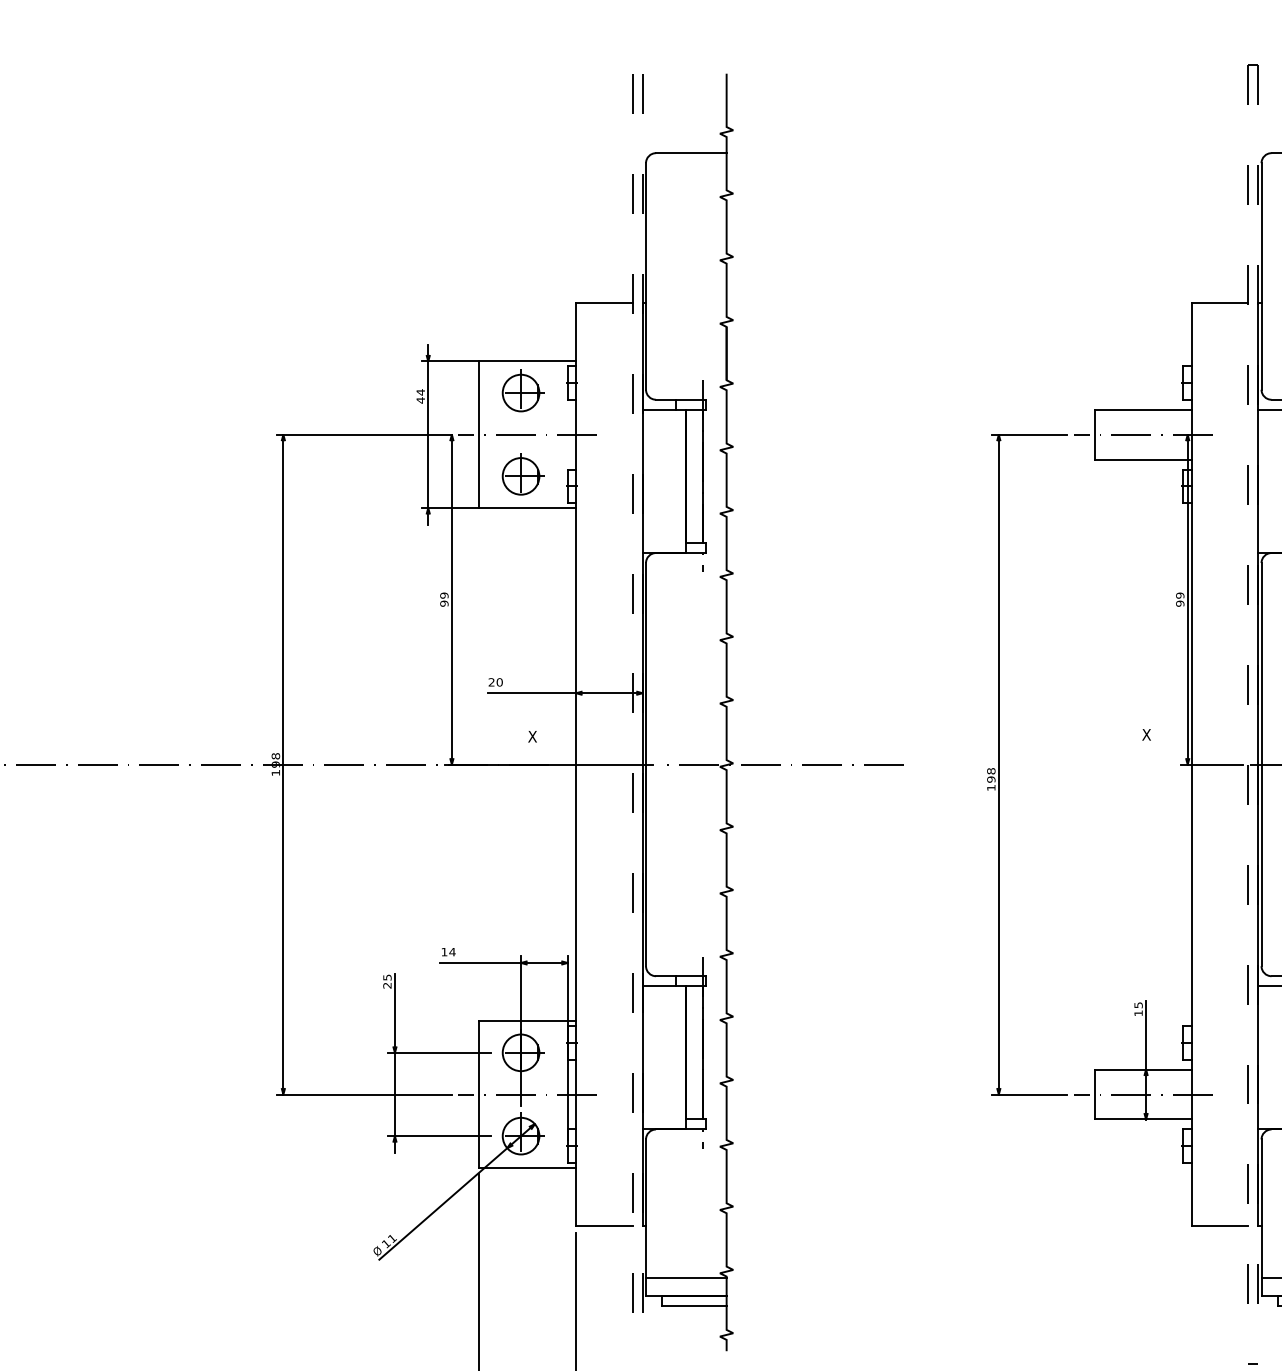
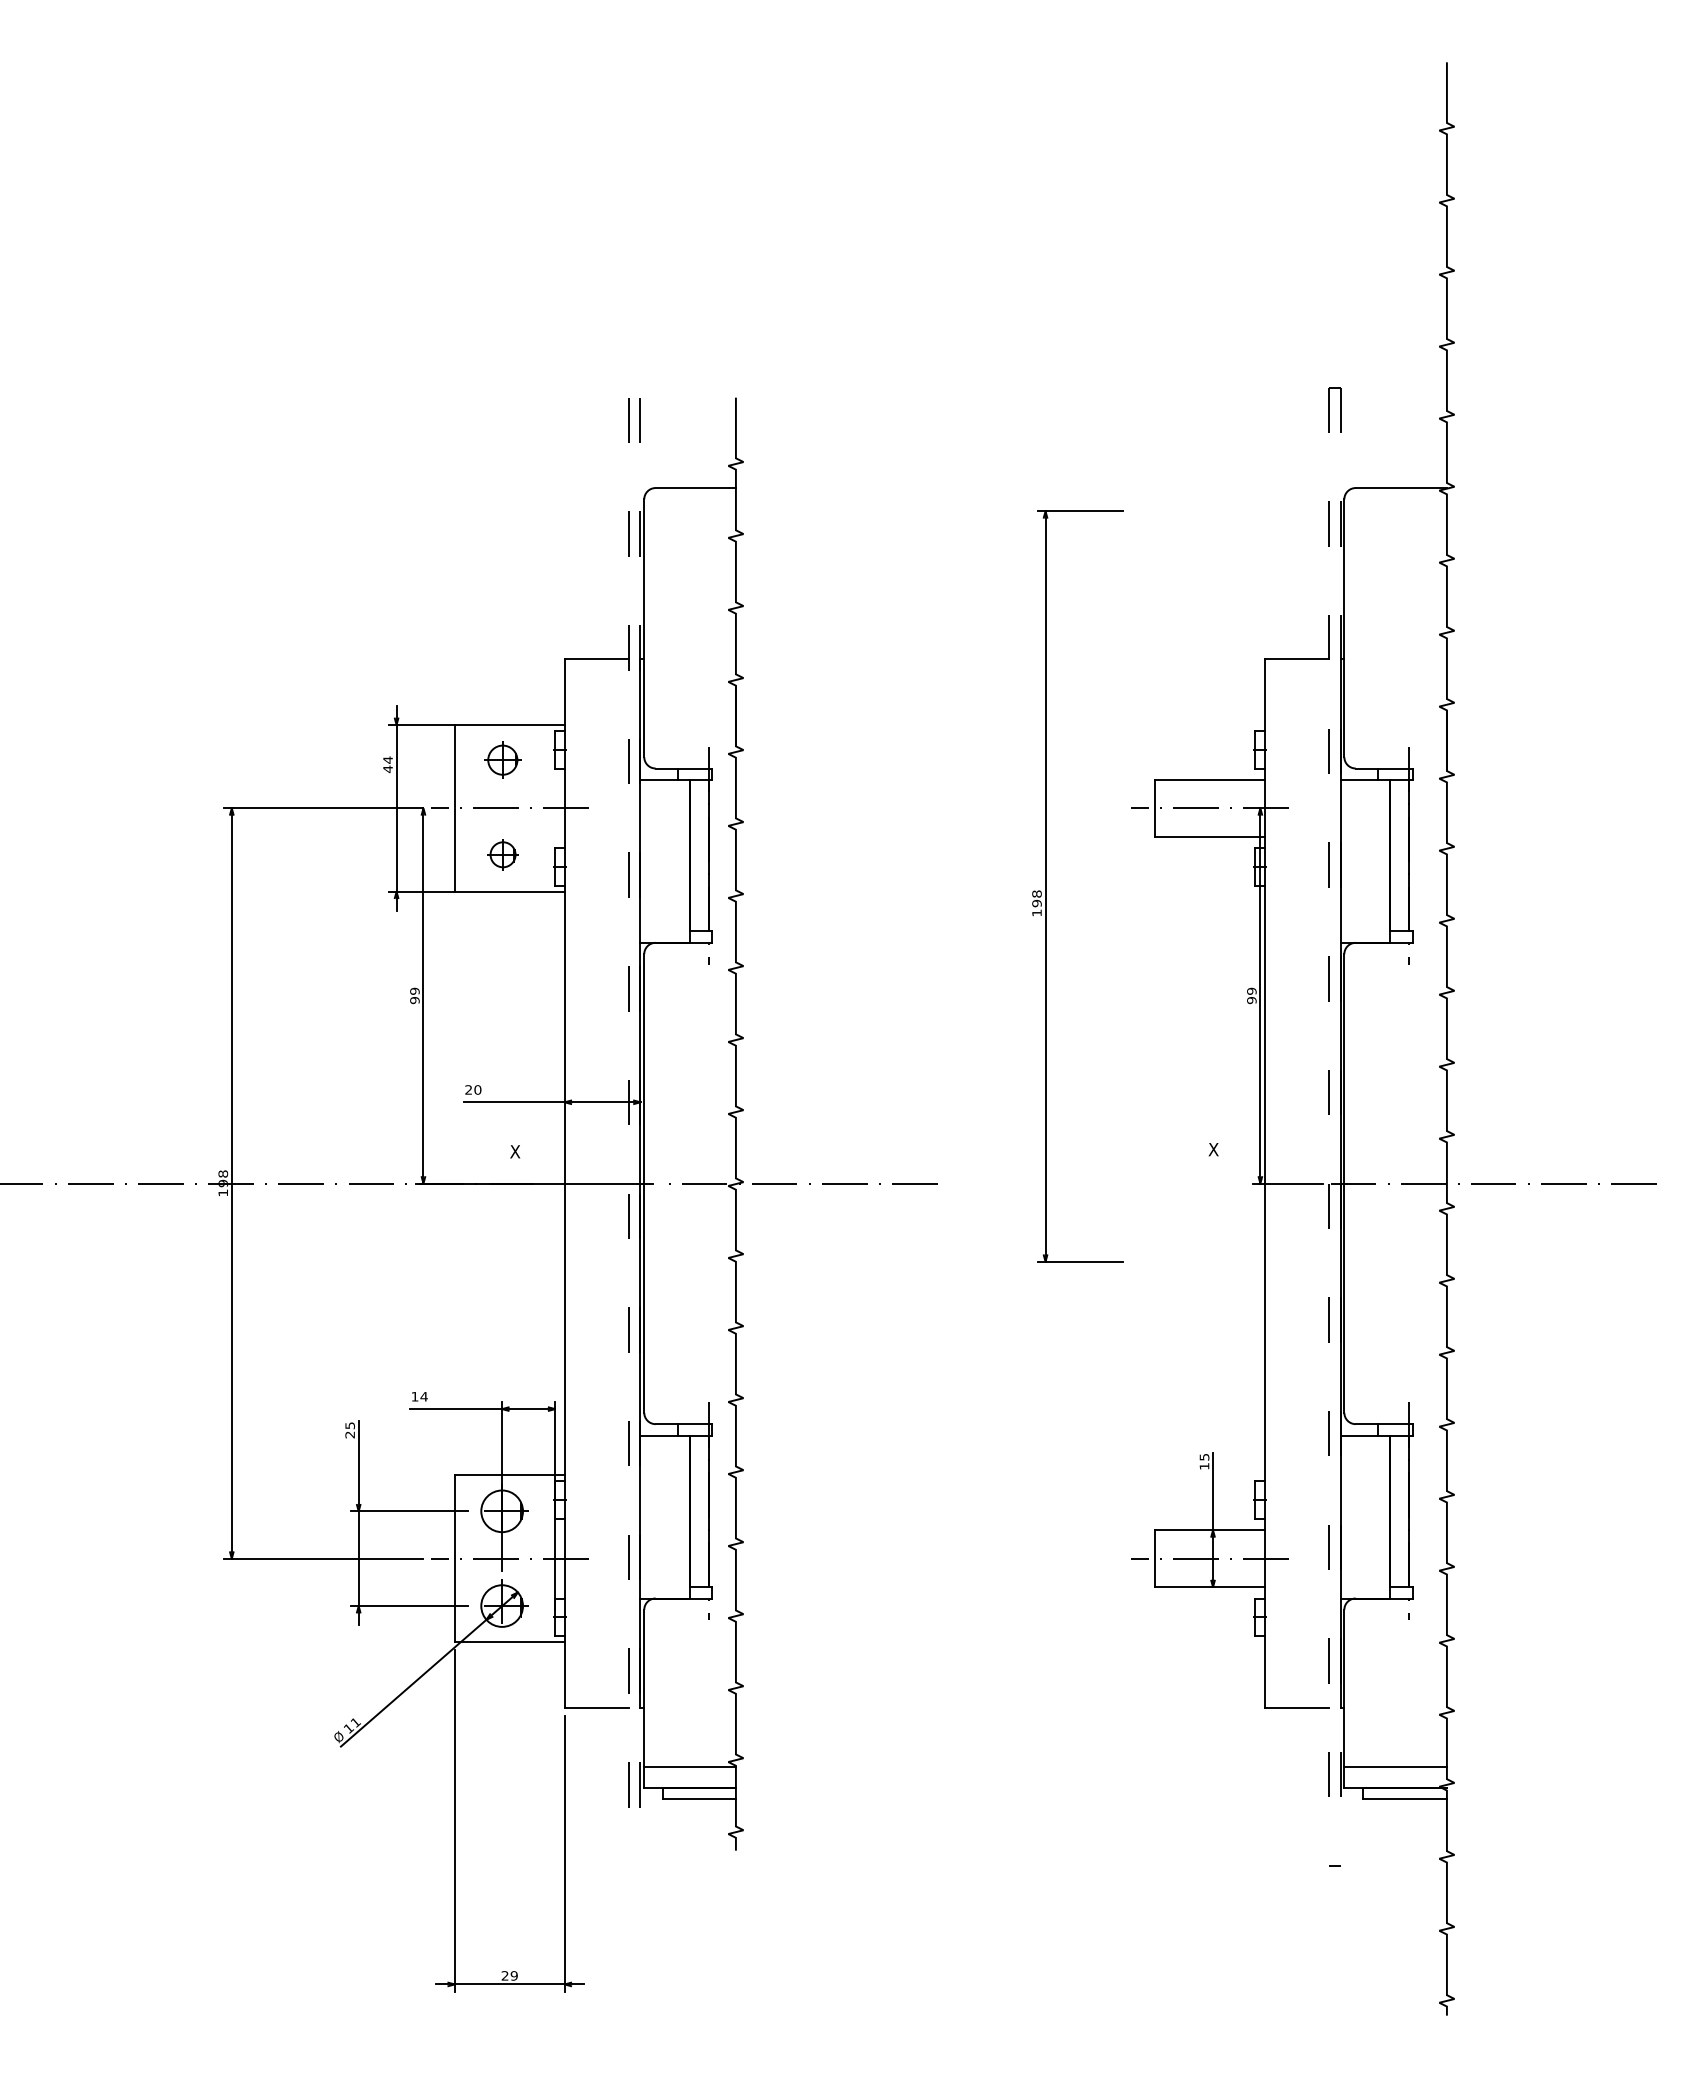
part: (523, 390) -> (504, 758), size x0.7
part: (523, 474) -> (504, 853), size x0.6
part: (999, 764) -> (1046, 886), moved

